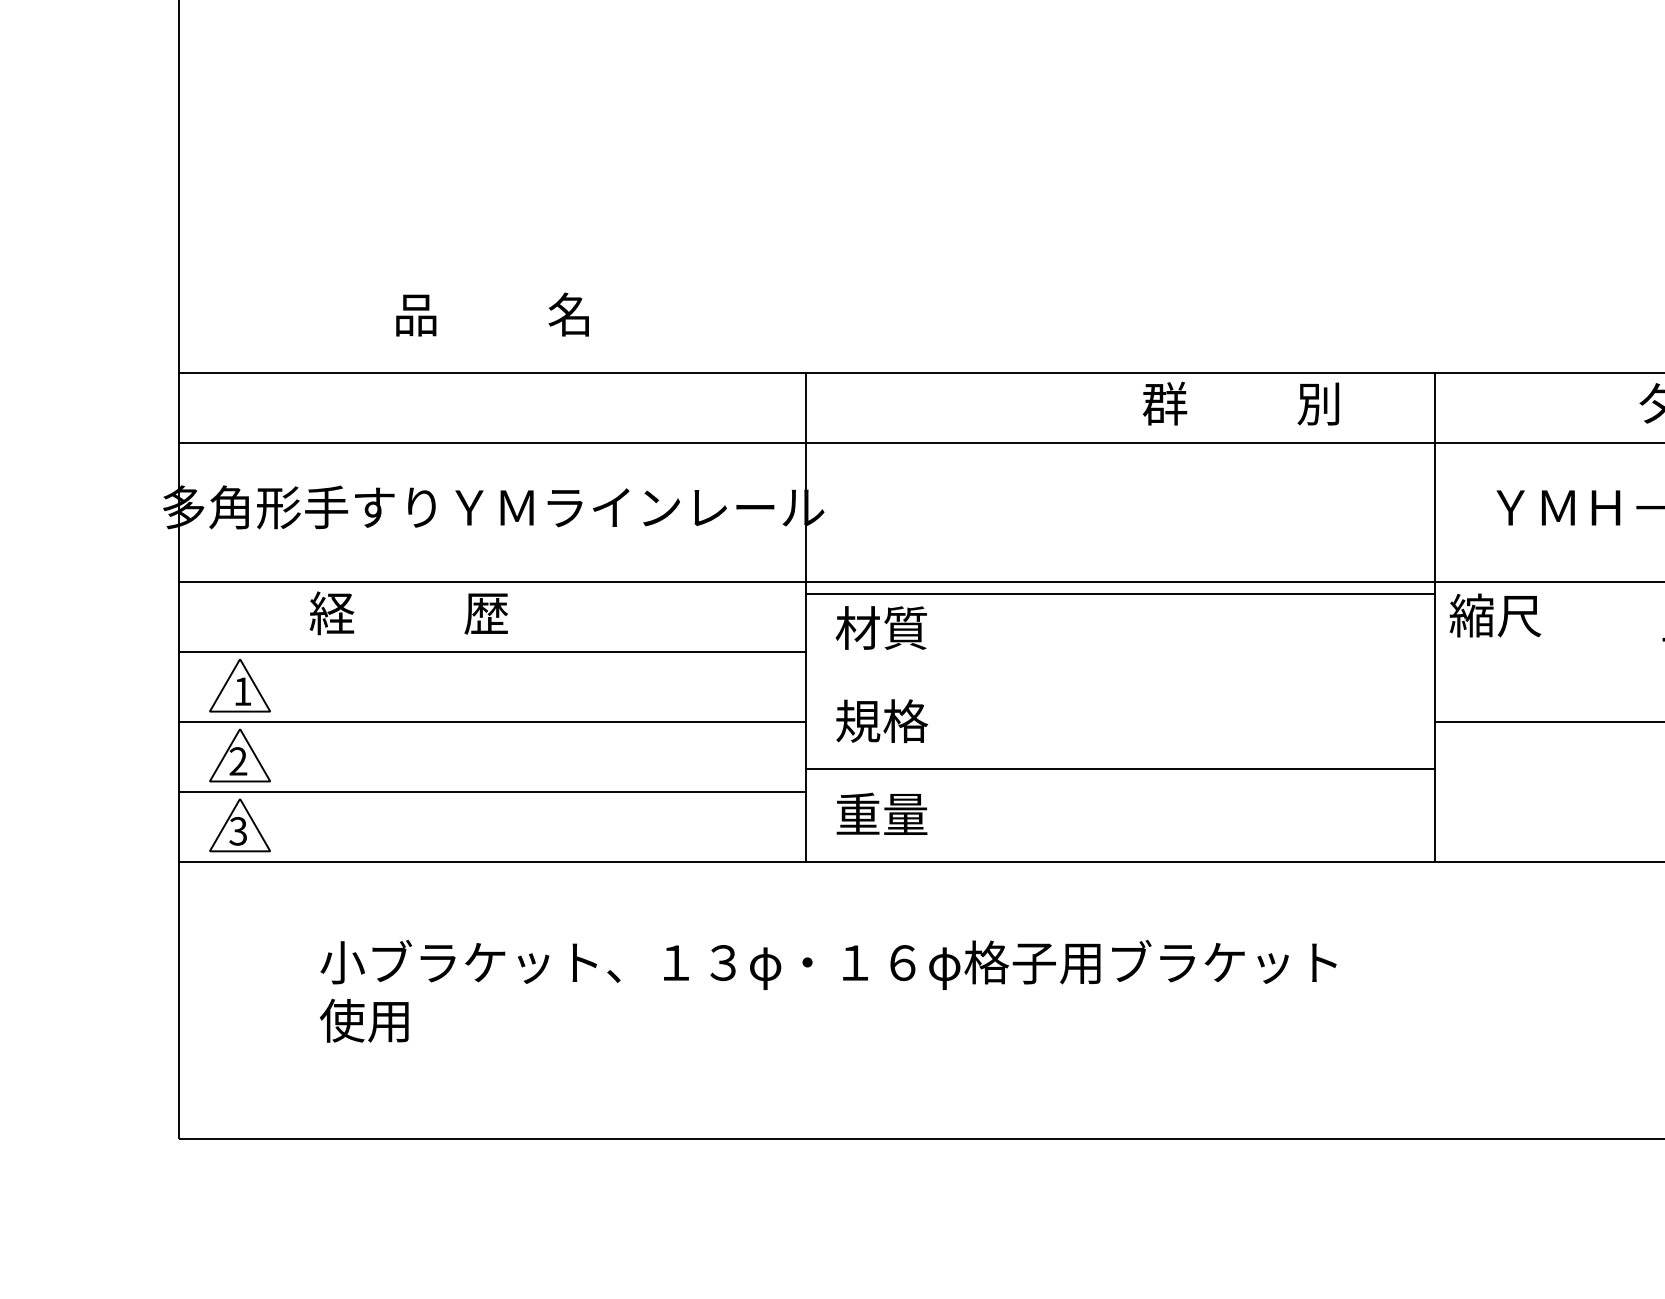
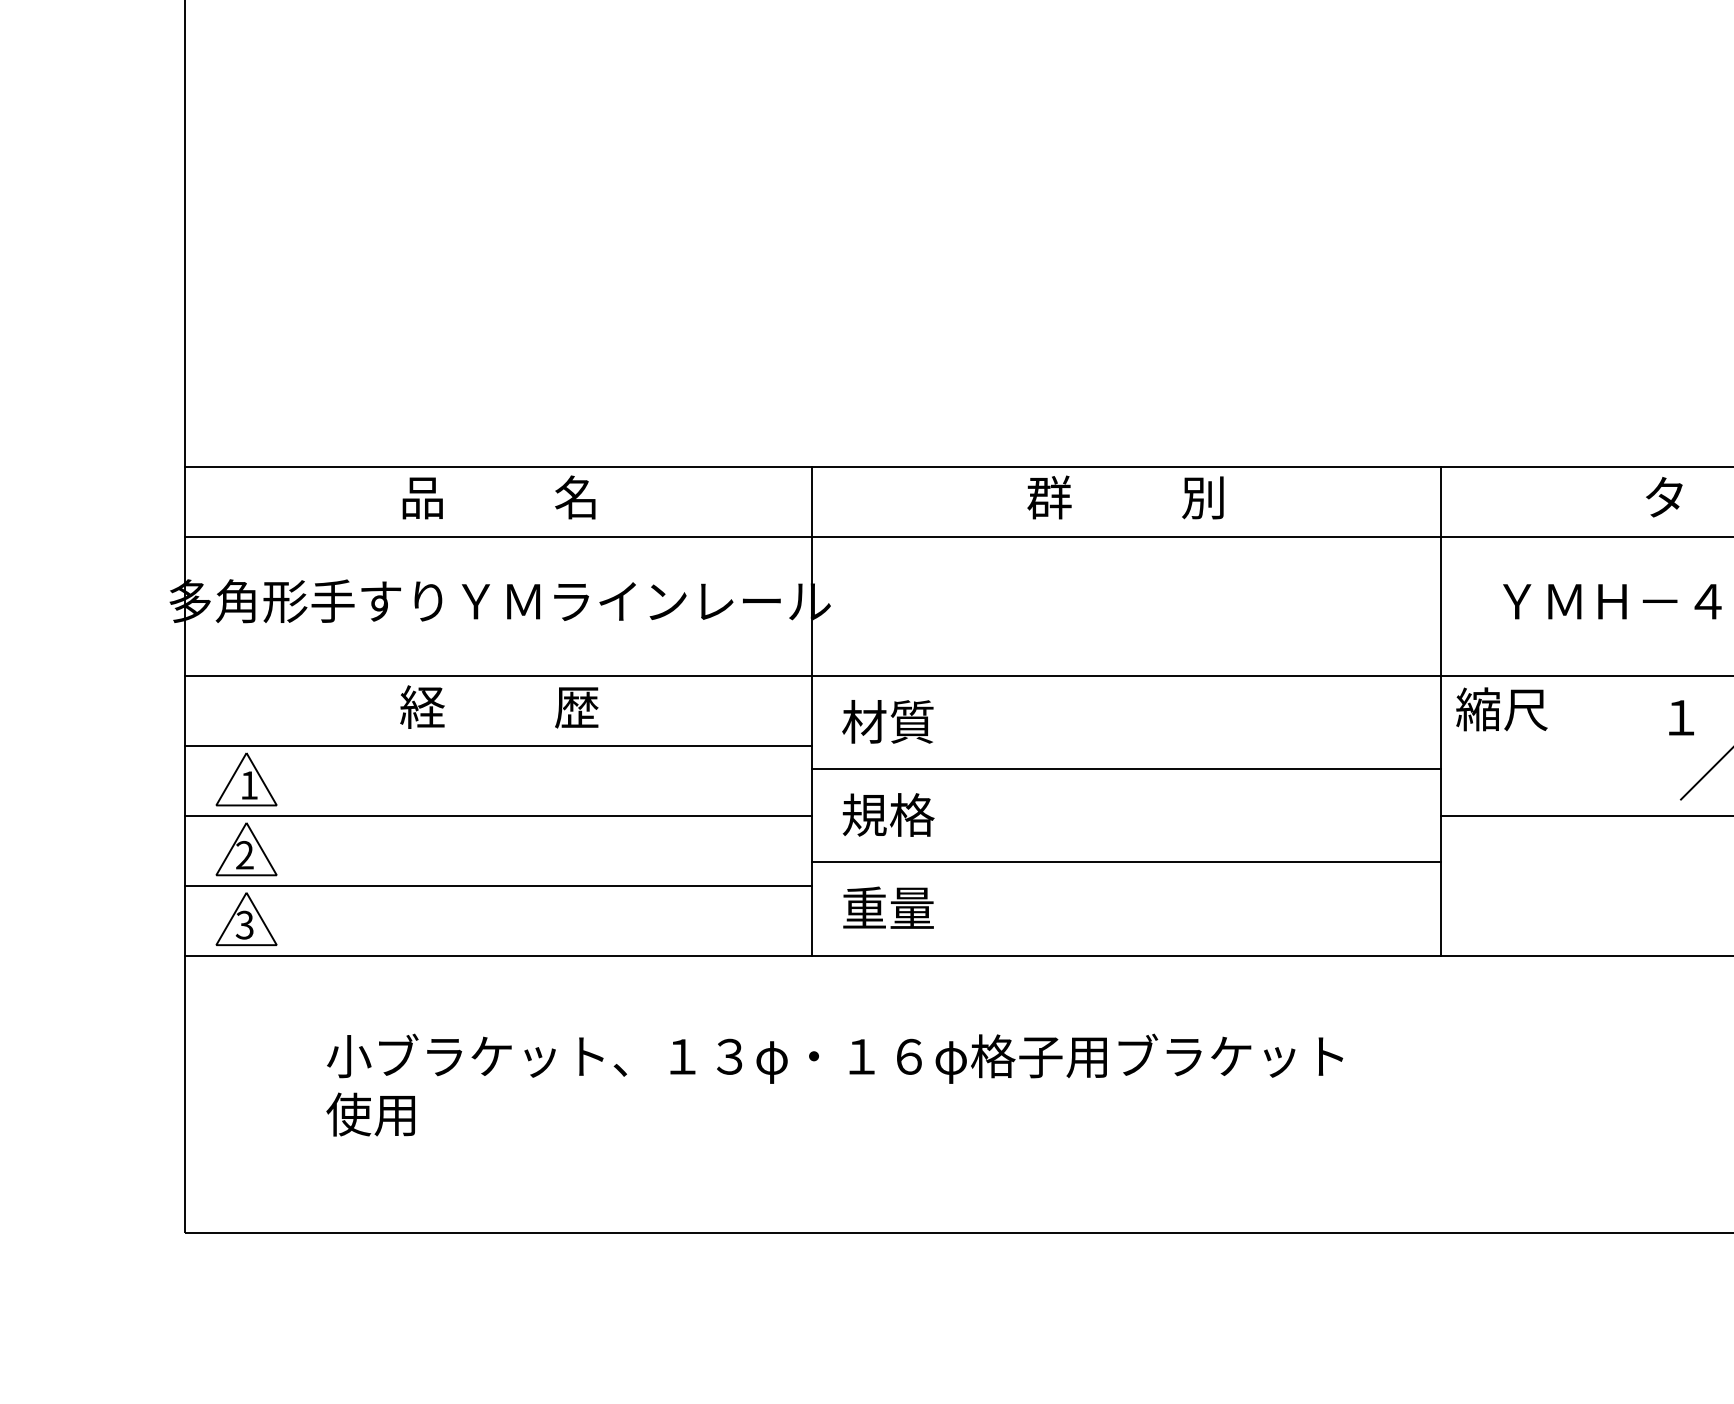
text: (492, 314) -> (498, 497), moved
text: (1241, 403) -> (1125, 497), moved
line: (1120, 593) -> (1126, 769), moved
text: (409, 612) -> (499, 706), moved

